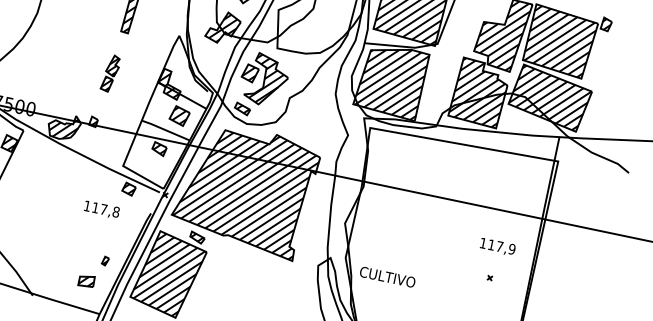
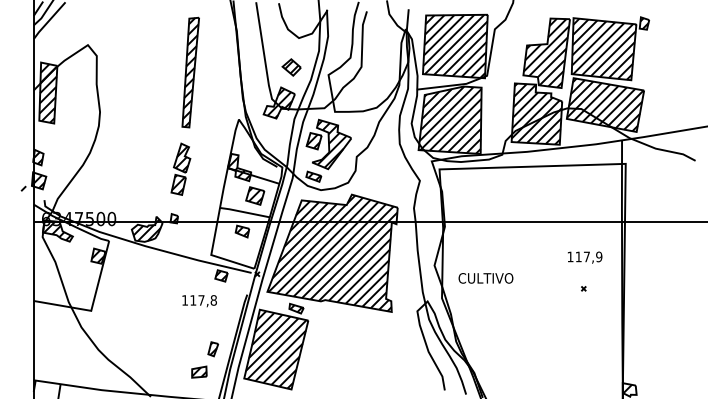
part: (110, 72) -> (180, 168), size x1.43
part: (105, 261) -> (213, 349), size x1.67
text: (387, 277) -> (485, 278), moved

